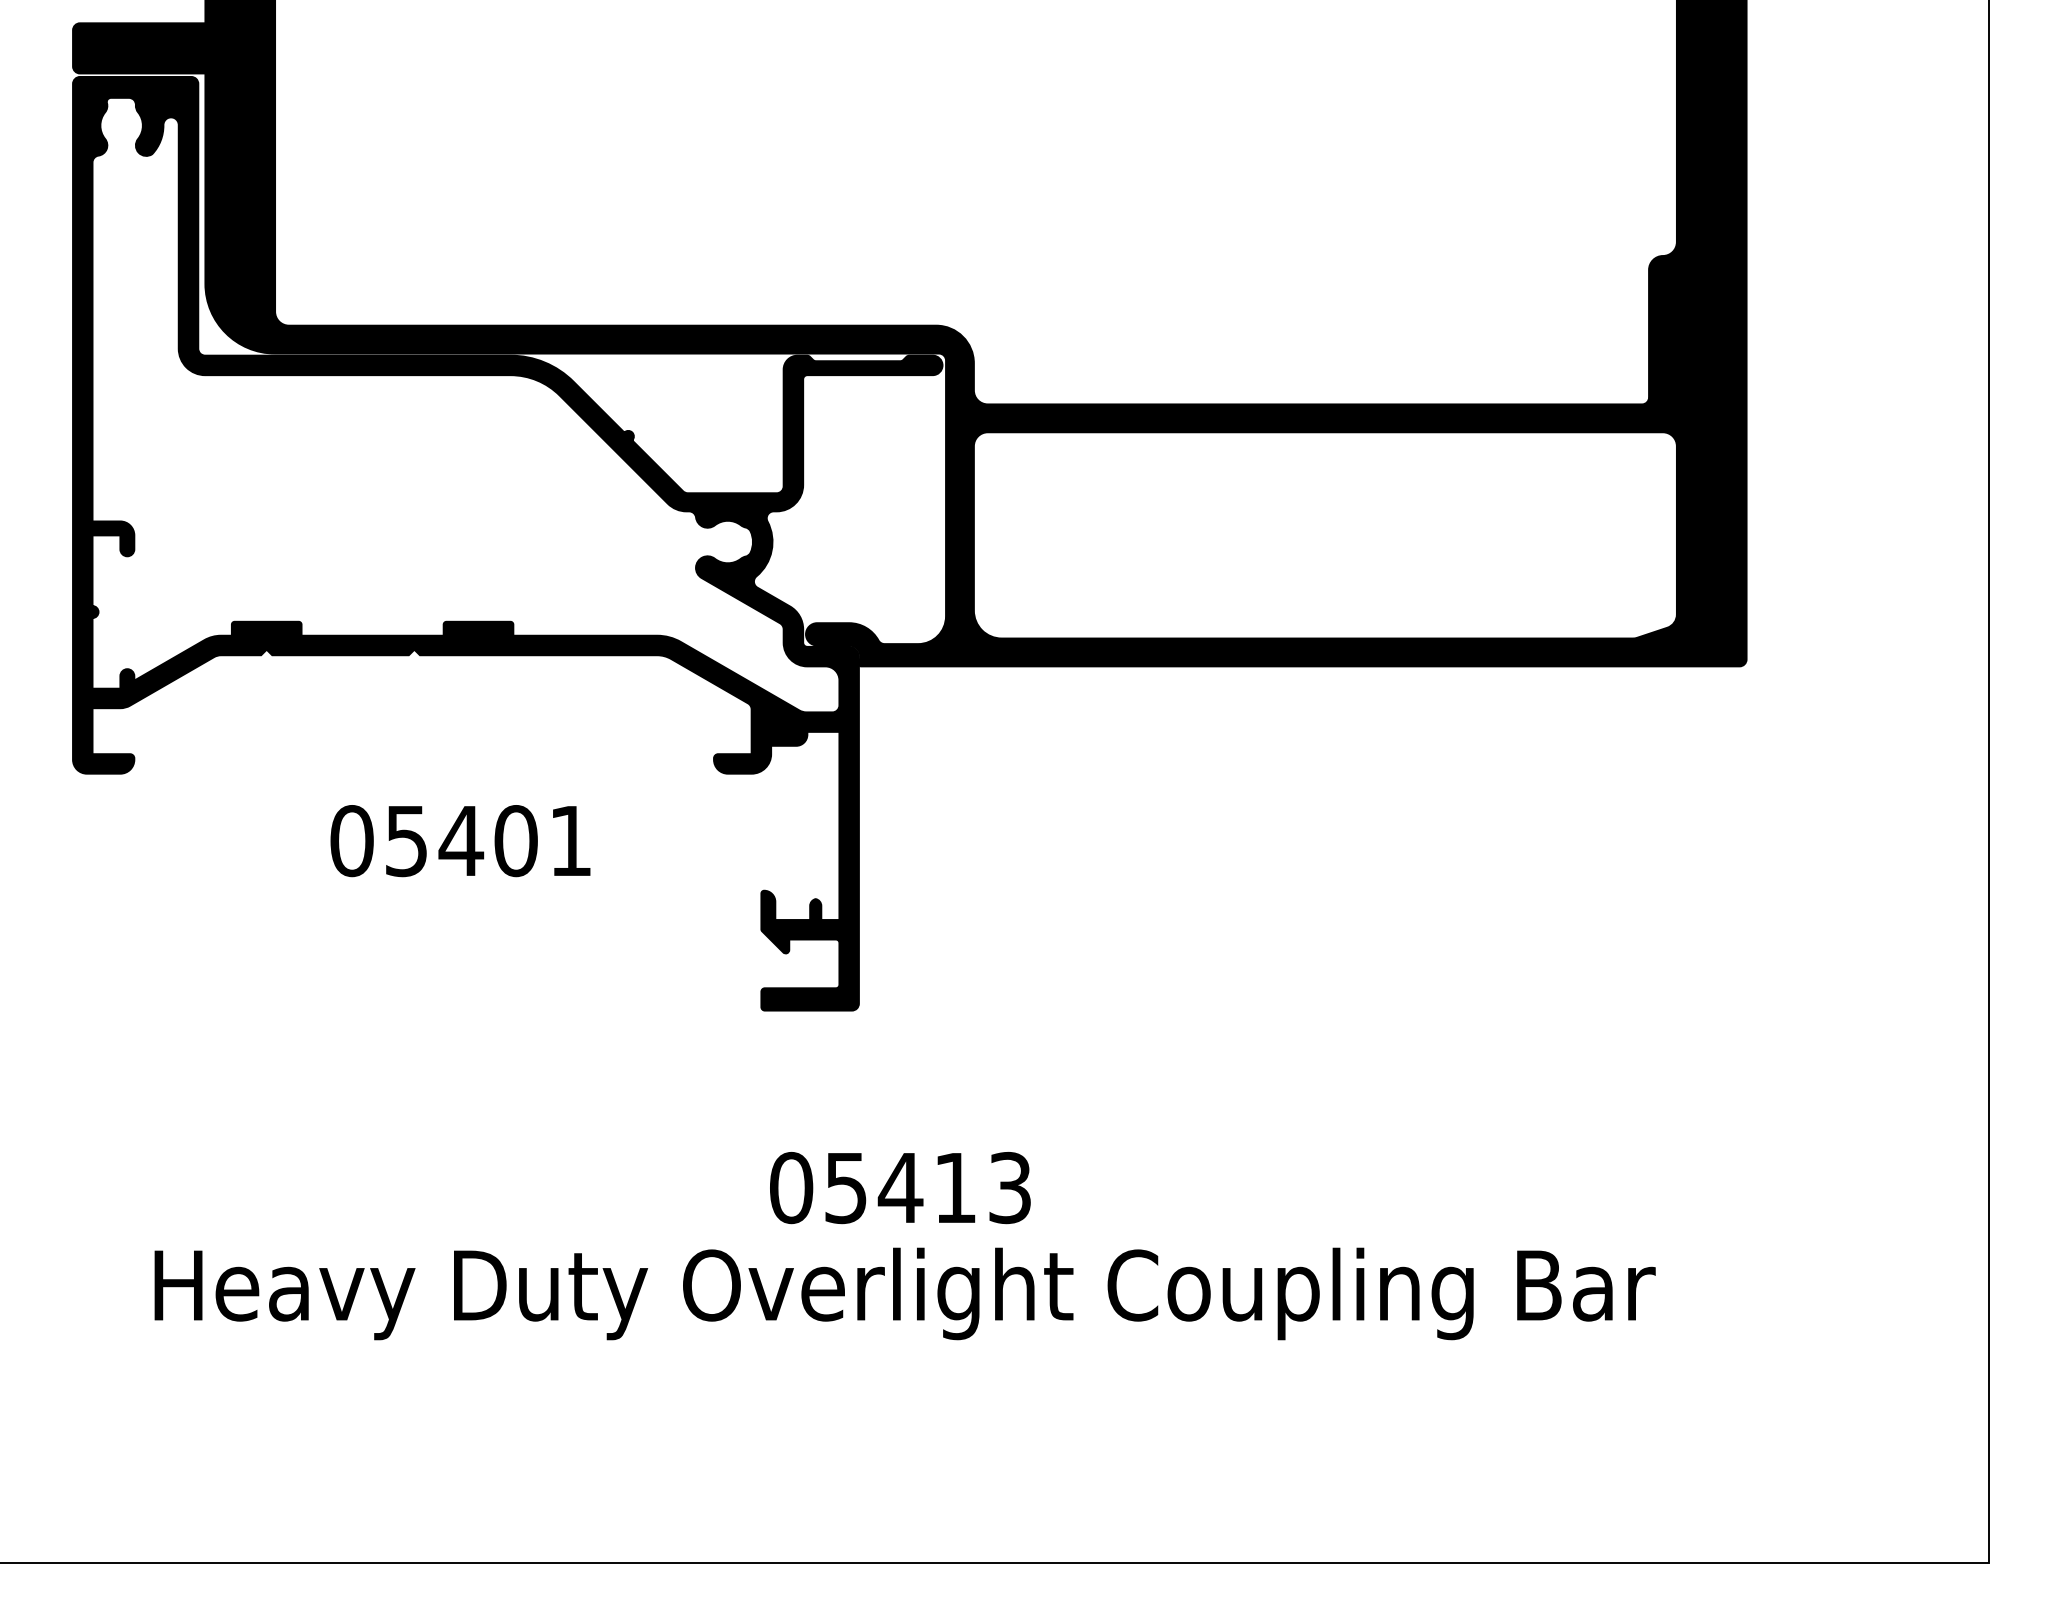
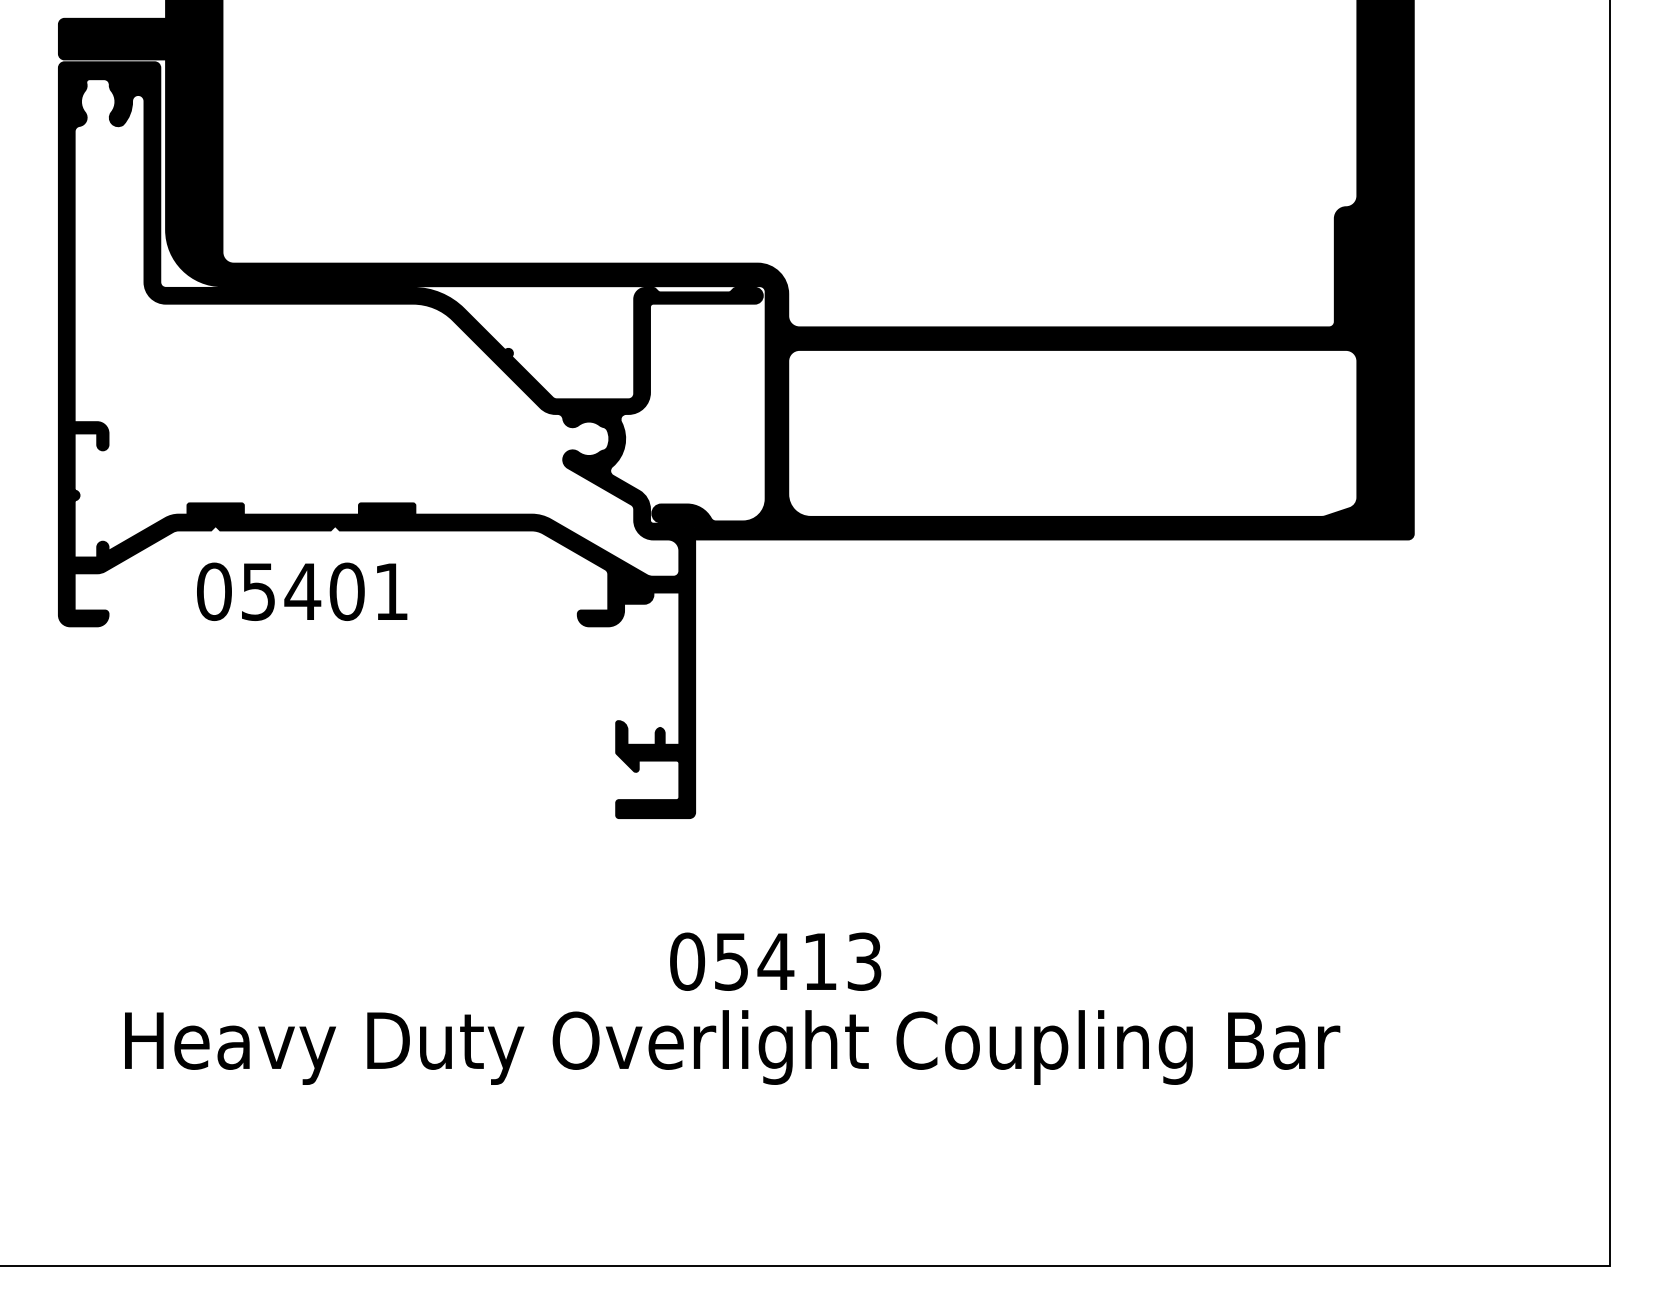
text: (460, 841) -> (302, 592), moved
text: (900, 1188) -> (775, 962), moved

